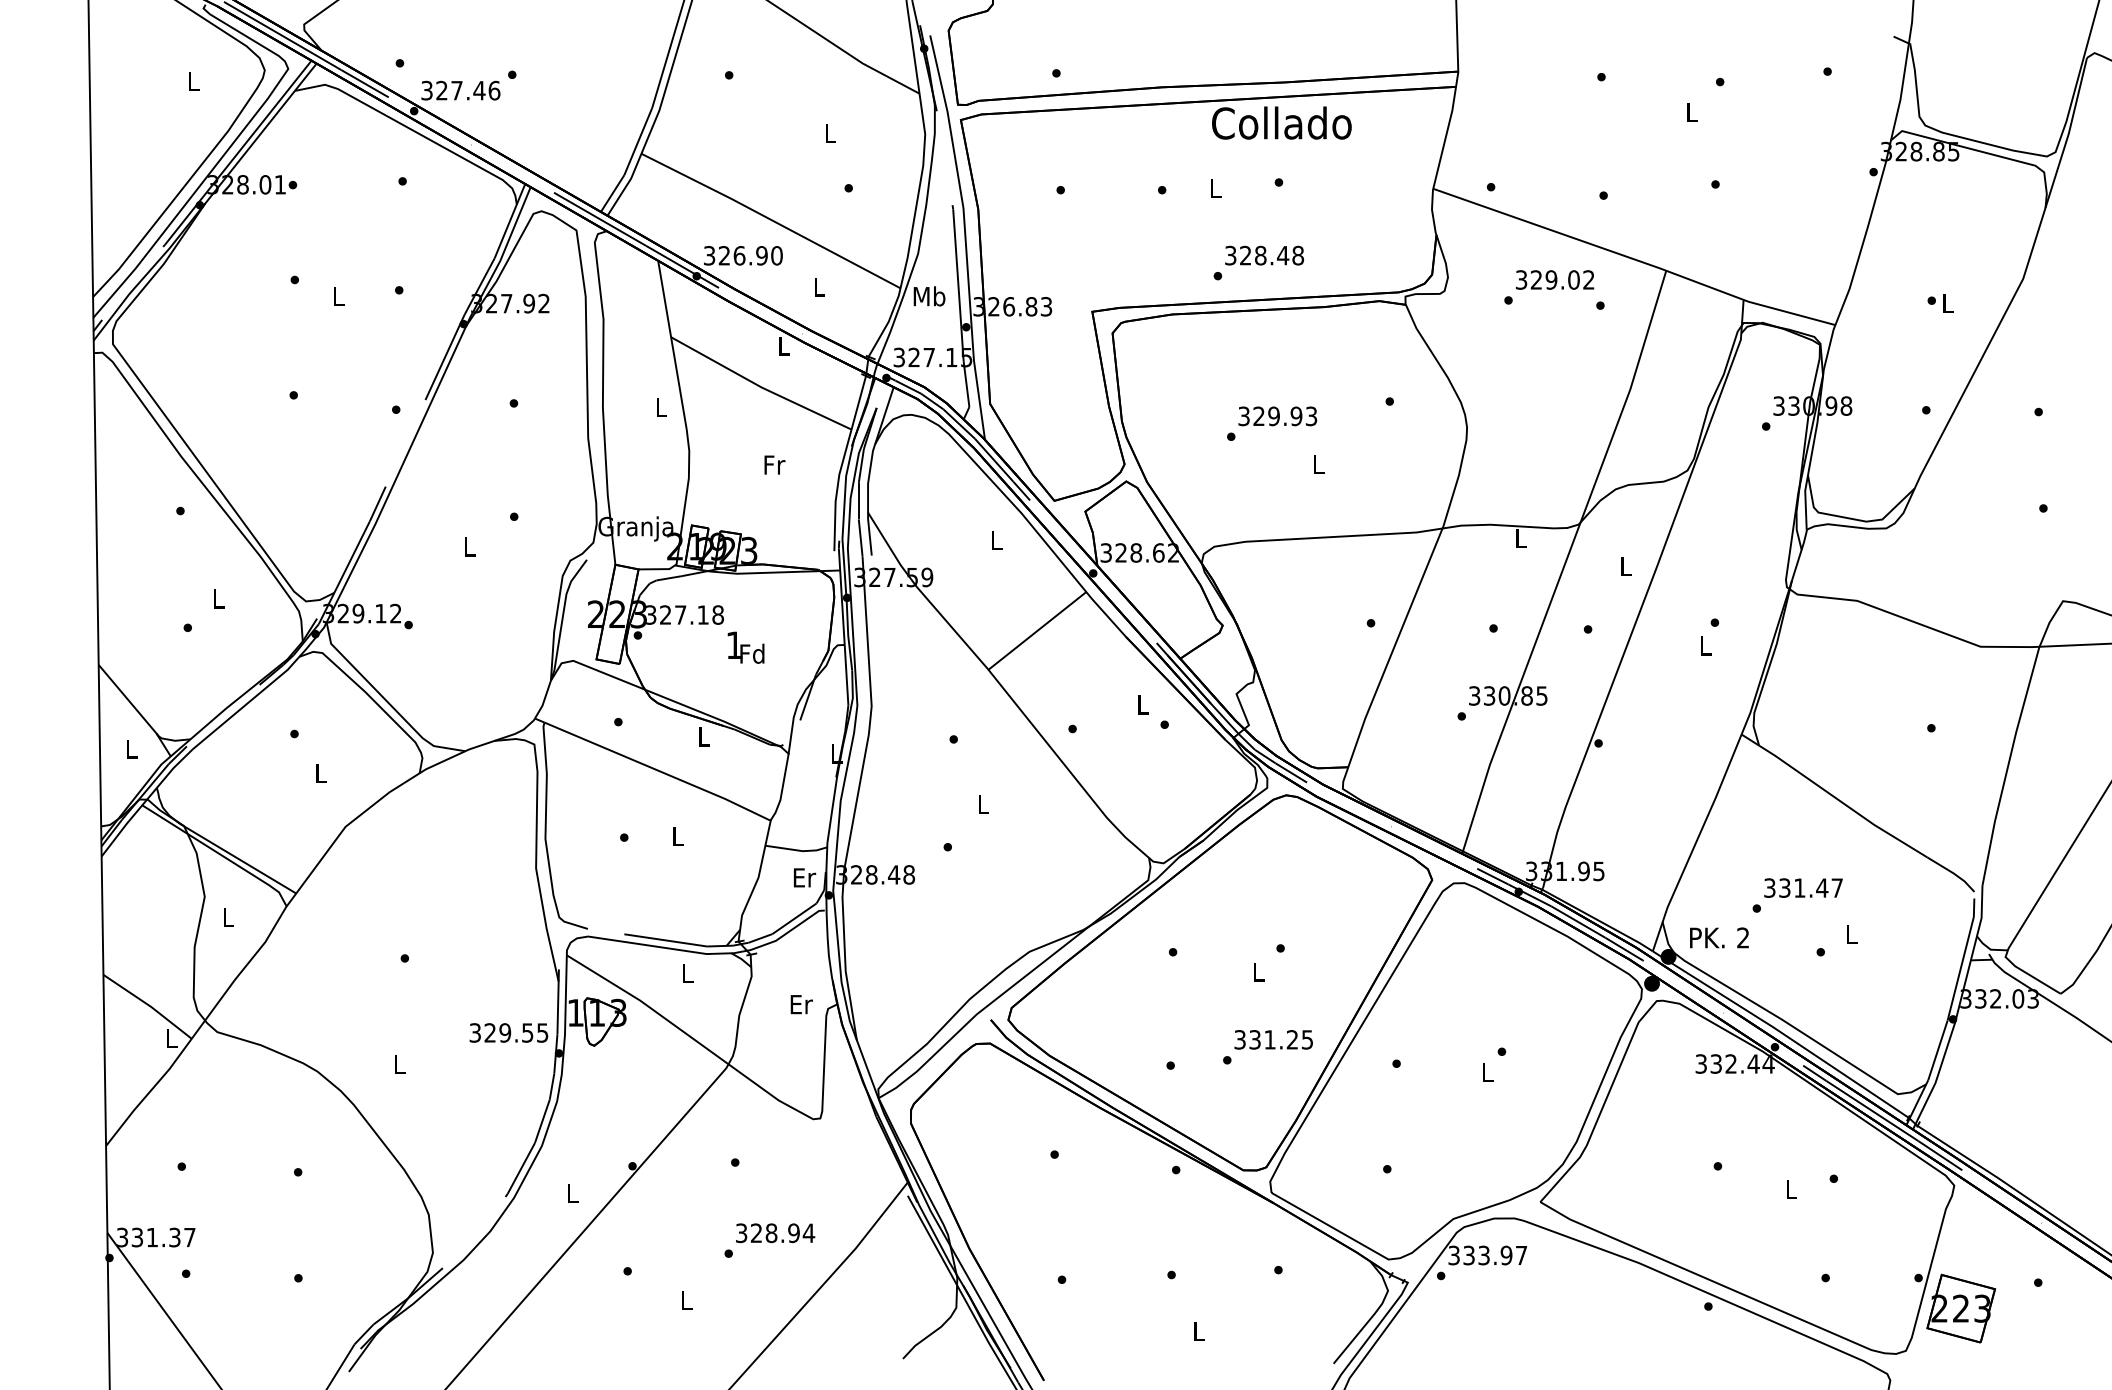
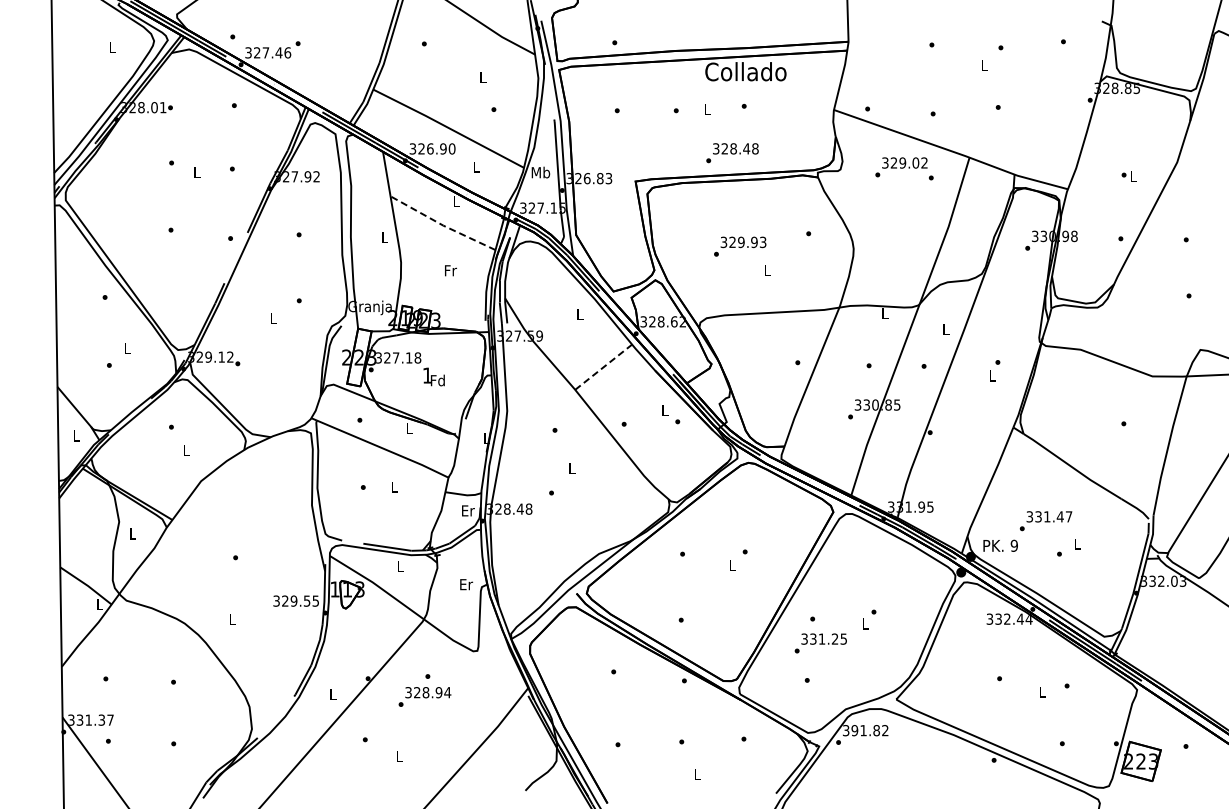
line: (760, 387) -> (442, 225), solid -> dashed
line: (1038, 629) -> (604, 366), solid -> dashed
text: (1741, 937) -> (1013, 545), 2 -> 9
text: (1267, 1047) -> (820, 643), moved
text: (768, 1239) -> (424, 696), moved
text: (1494, 1255) -> (869, 730), 333.97 -> 391.82

